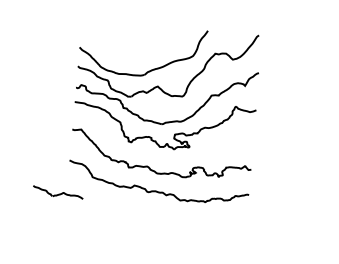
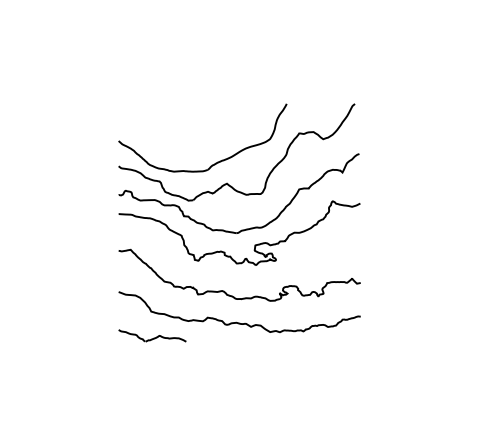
part: (58, 192) -> (152, 335), moved

